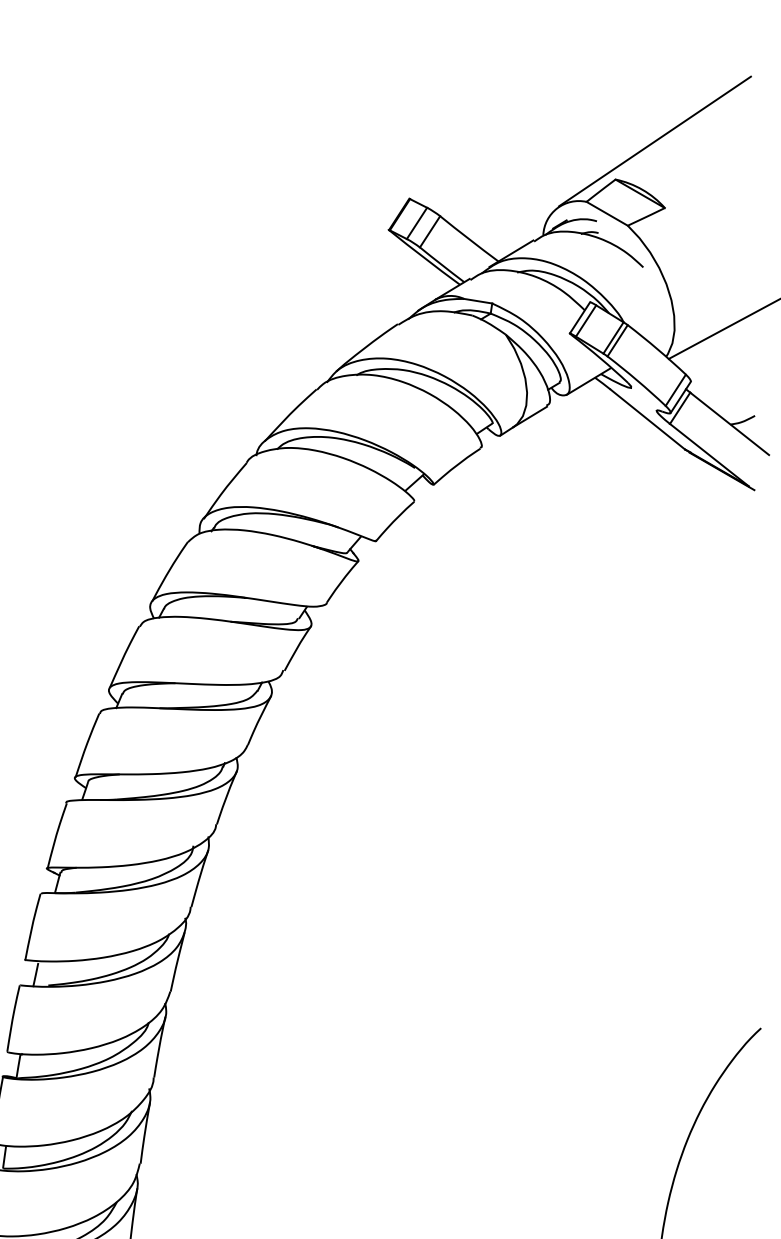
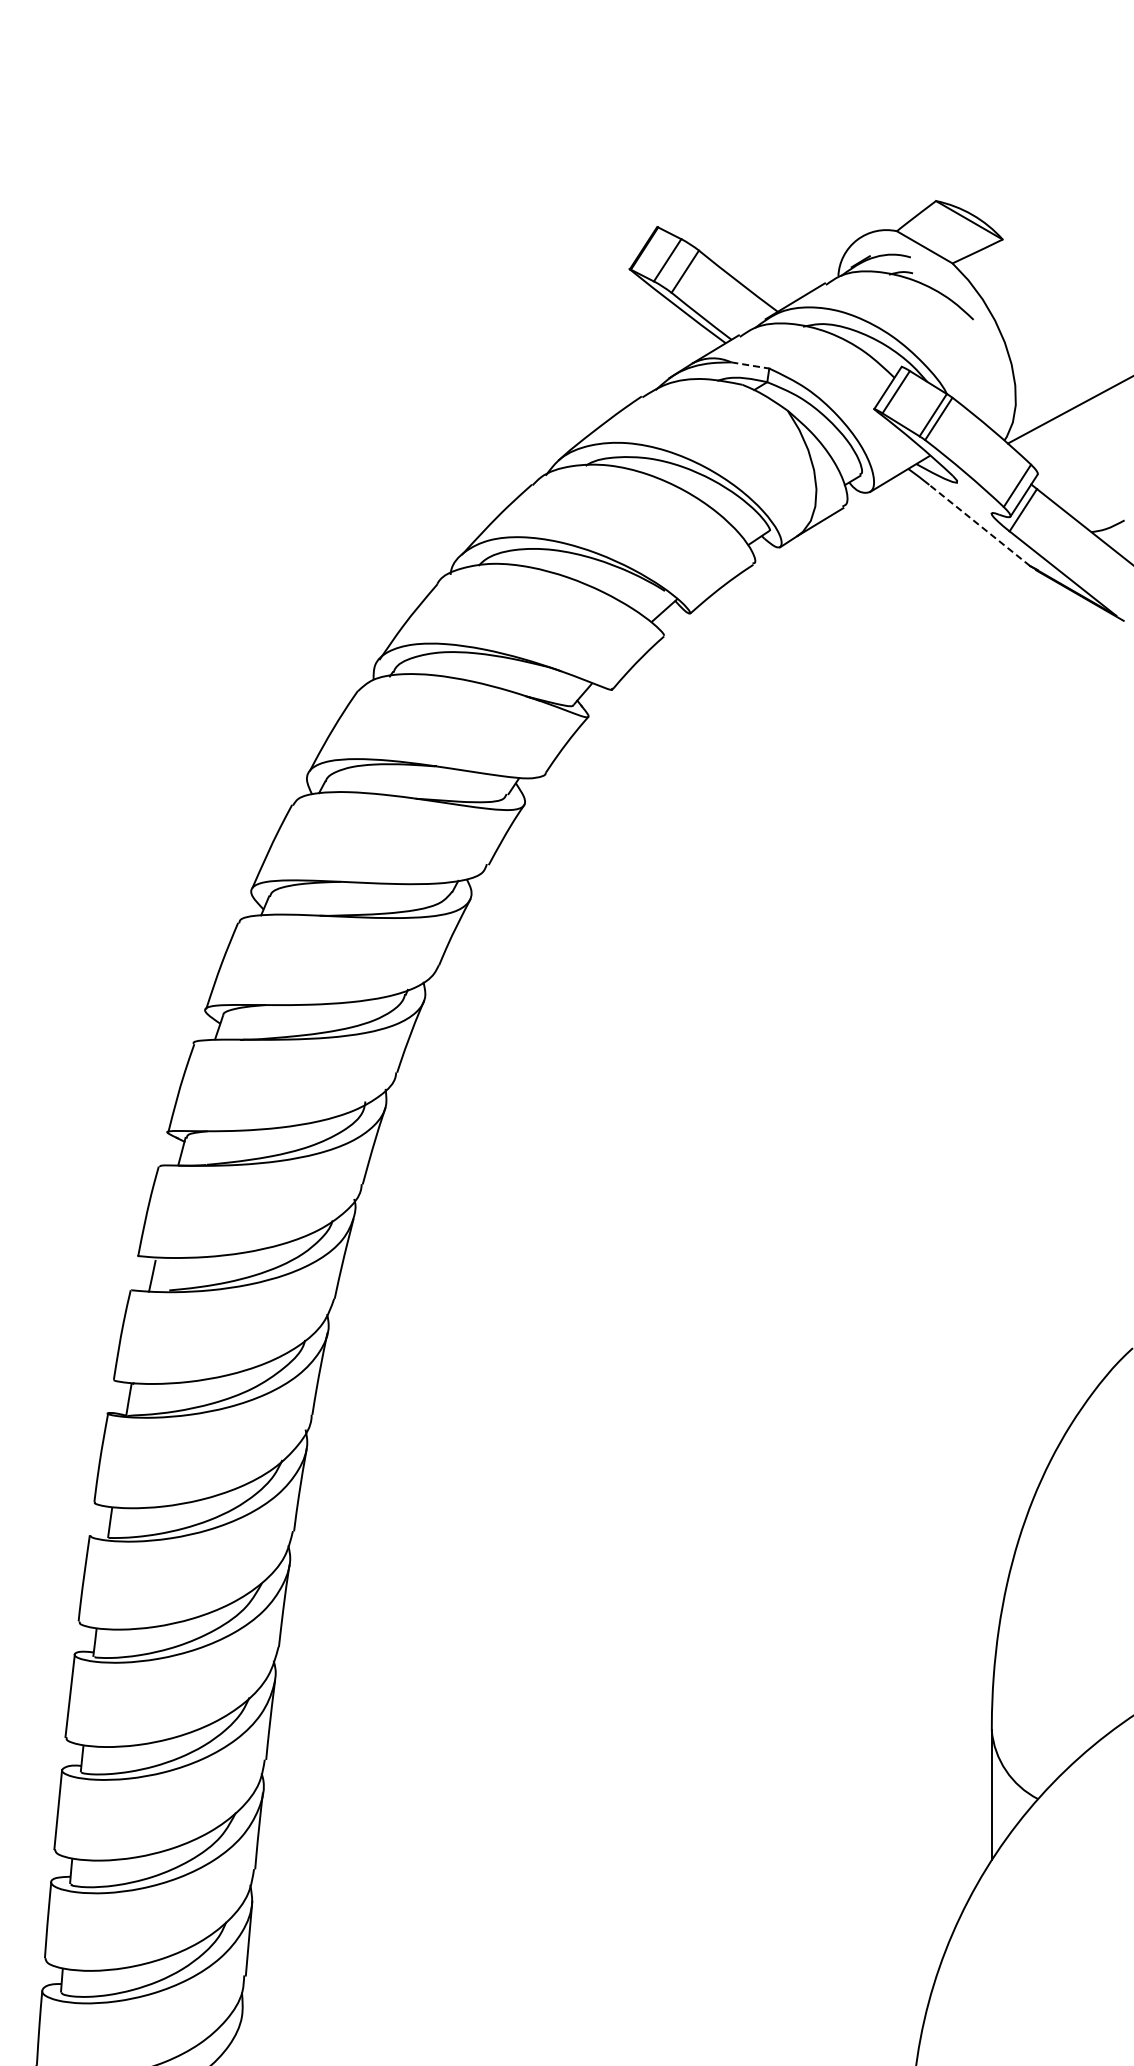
line: (655, 141) -> (989, 149), removed
line: (478, 301) -> (750, 365), solid -> dashed
line: (647, 419) -> (979, 525), solid -> dashed

